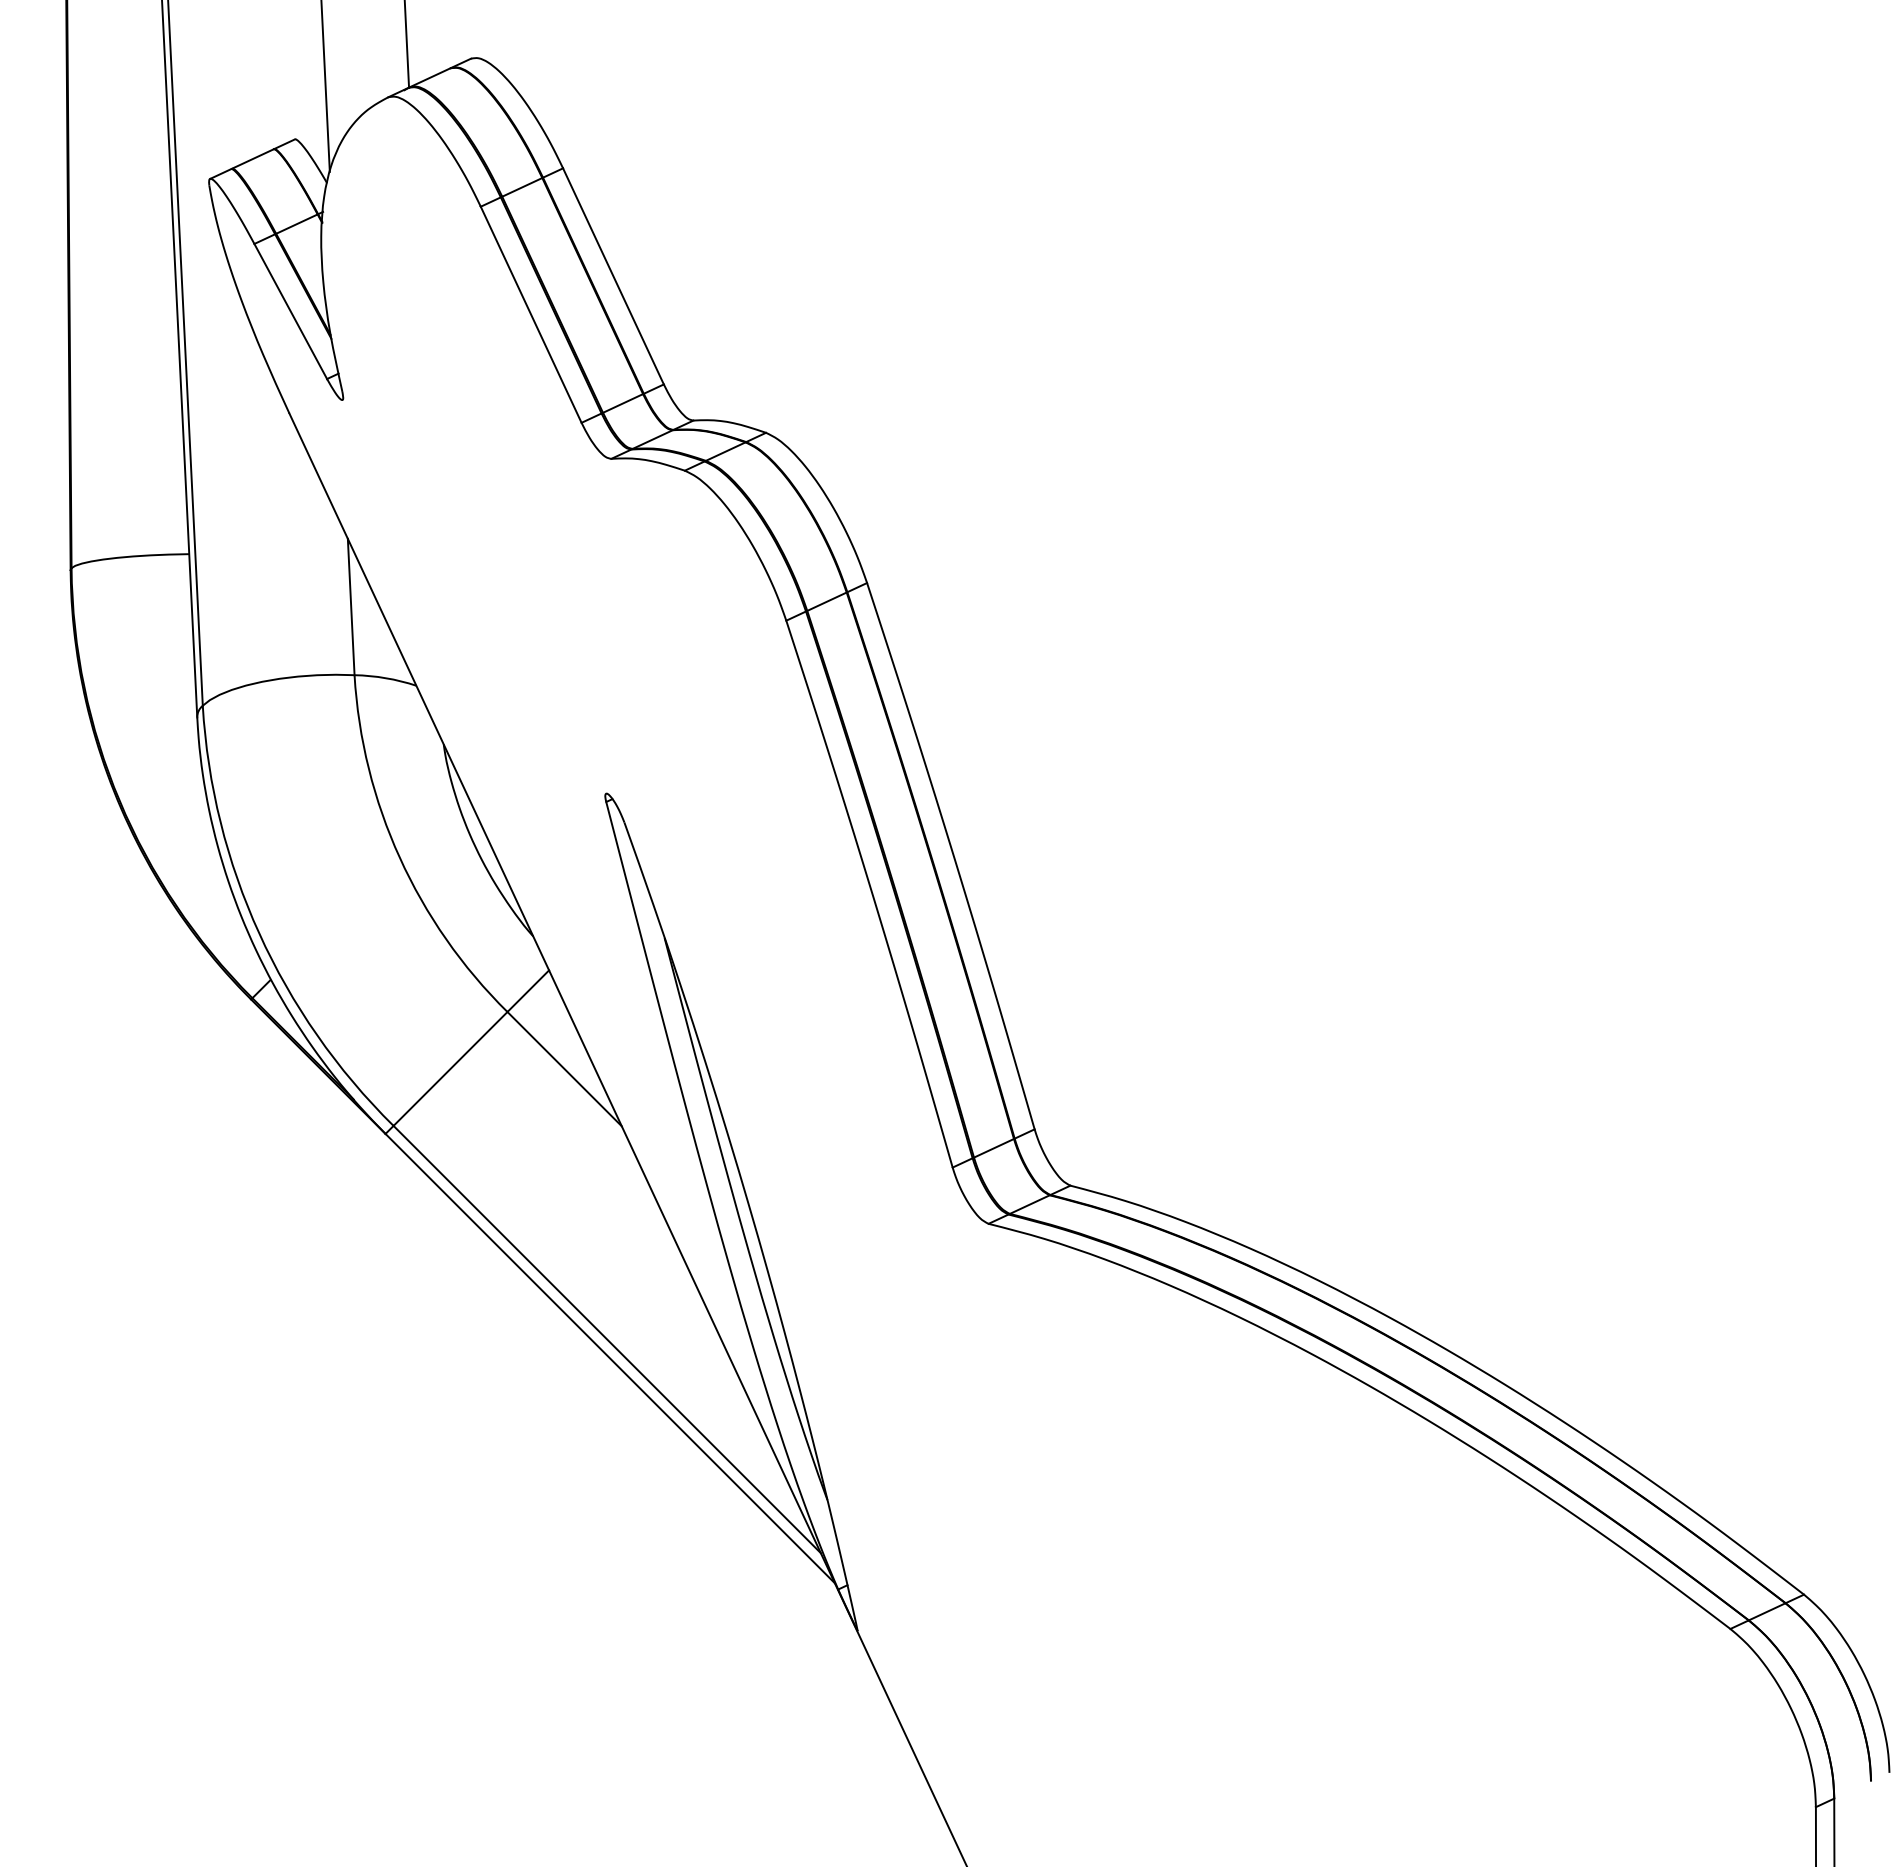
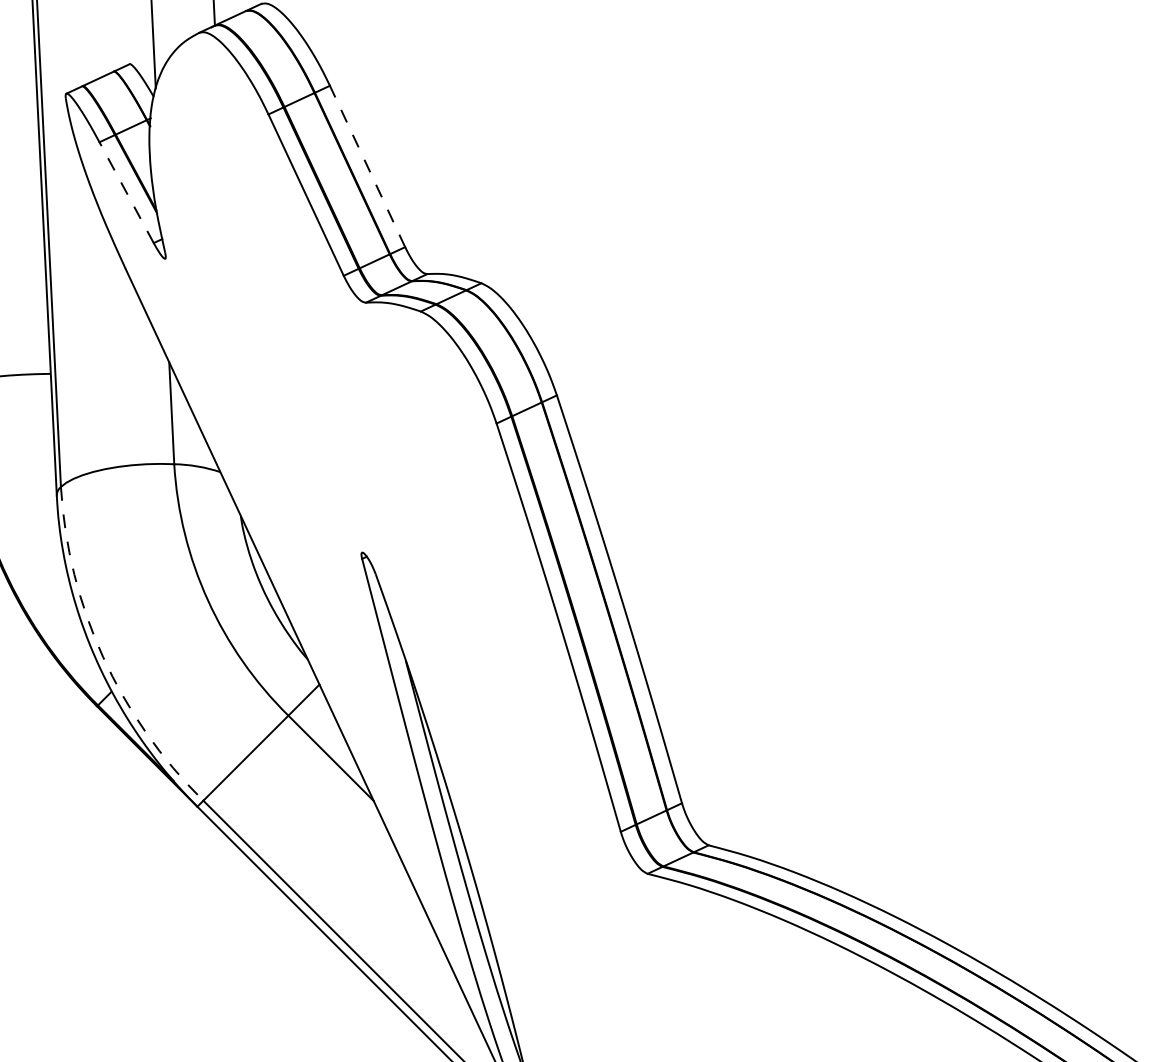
line: (613, 275) -> (367, 165), solid -> dashed
line: (290, 311) -> (126, 192), solid -> dashed
arc: (259, 933) -> (103, 657), solid -> dashed

